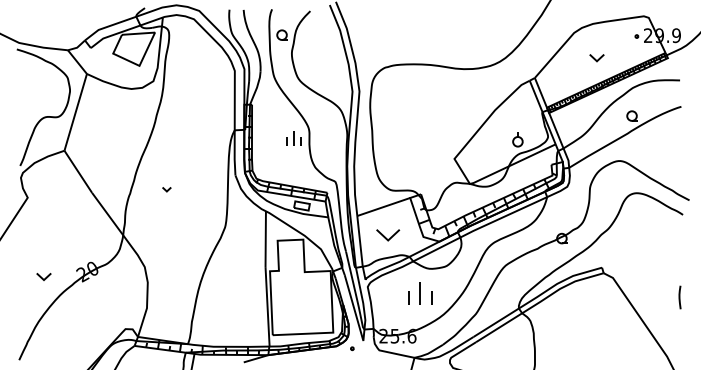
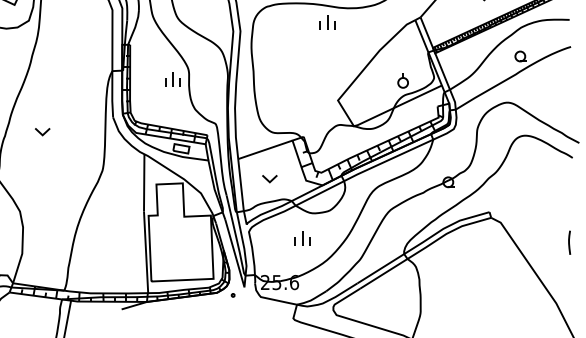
part: (444, 82) -> (327, 22), added
part: (166, 189) -> (42, 131), size x1.67
part: (387, 235) -> (269, 179), size x0.62
part: (419, 293) -> (302, 238), size x0.62

